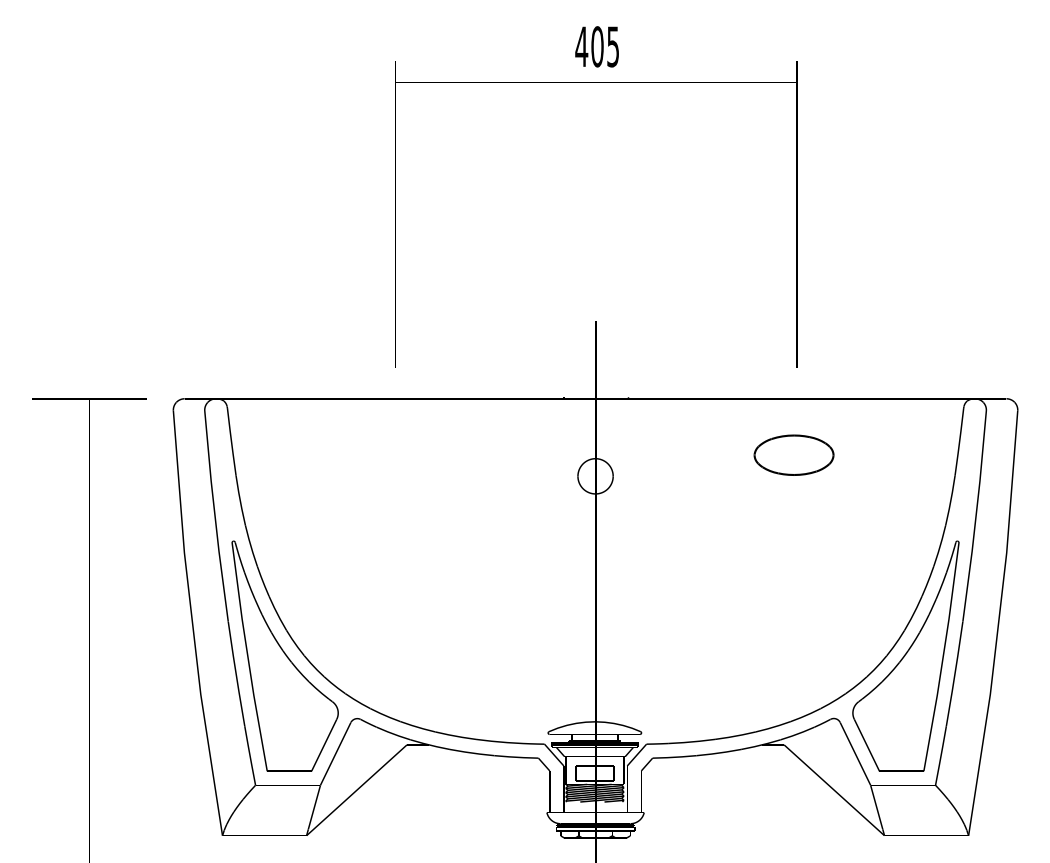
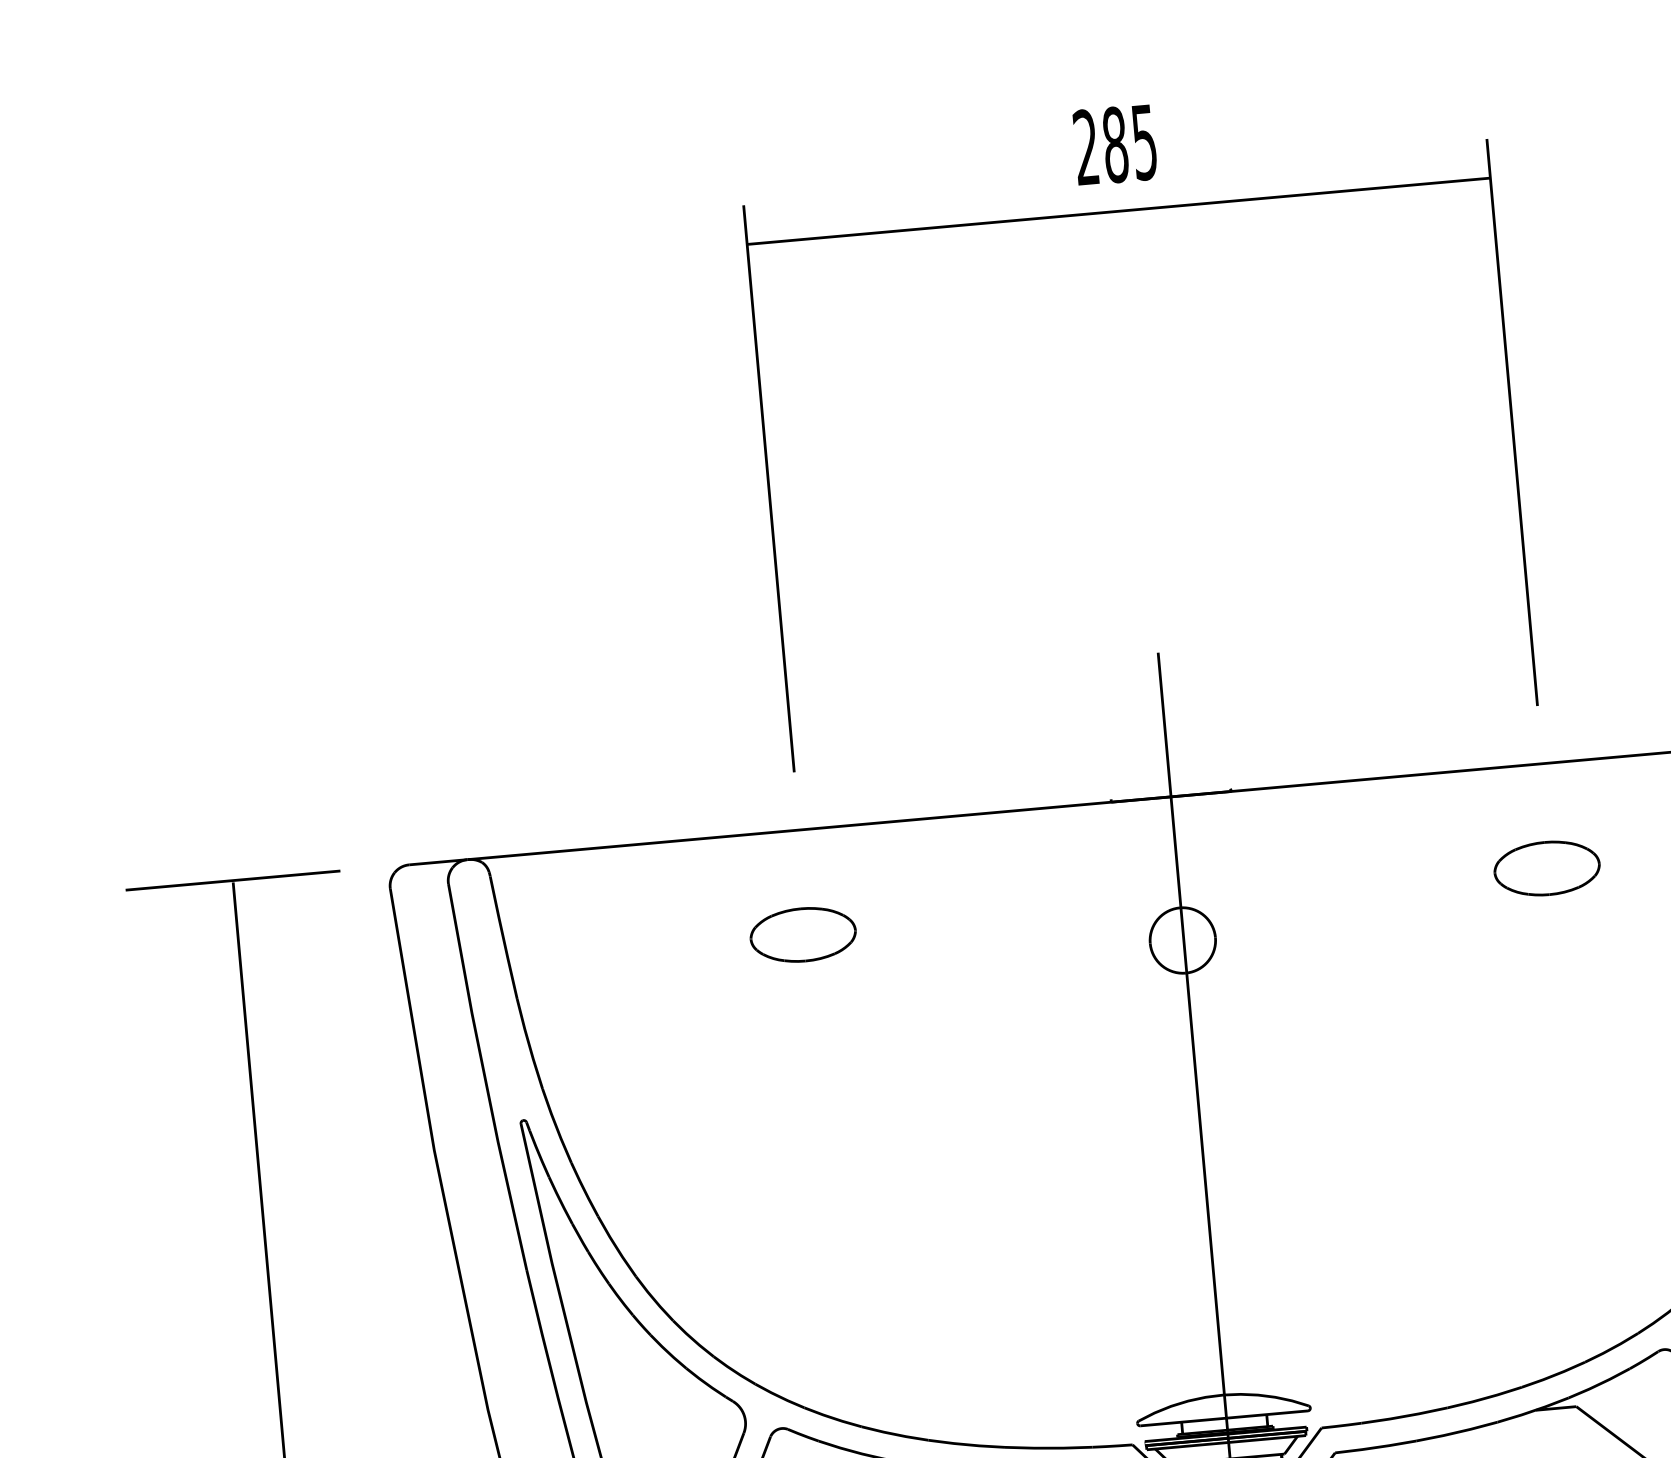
text: (589, 46) -> (1100, 145), 405 -> 285
part: (392, 454) -> (803, 933), added
part: (794, 454) -> (1547, 867), size x0.71

